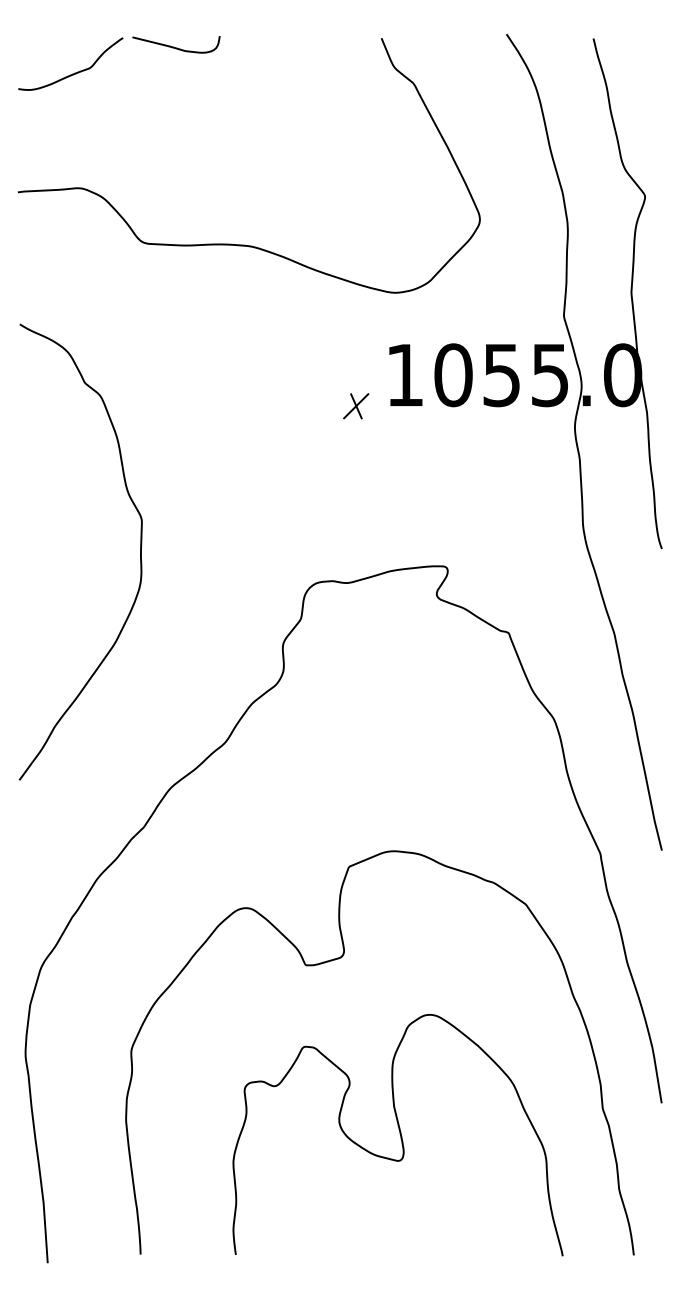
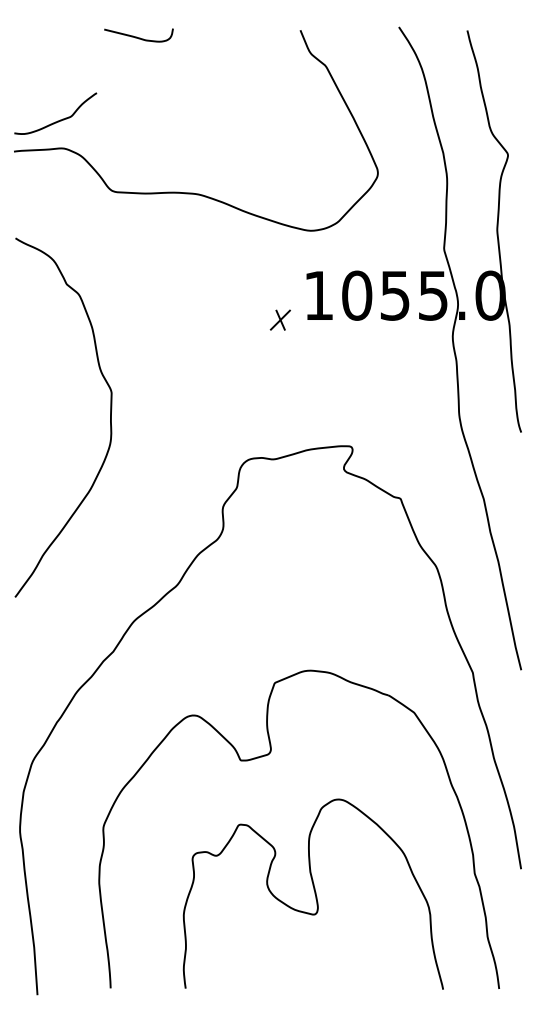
curve: (72, 73) -> (57, 121), moved
curve: (140, 551) -> (110, 417), moved

